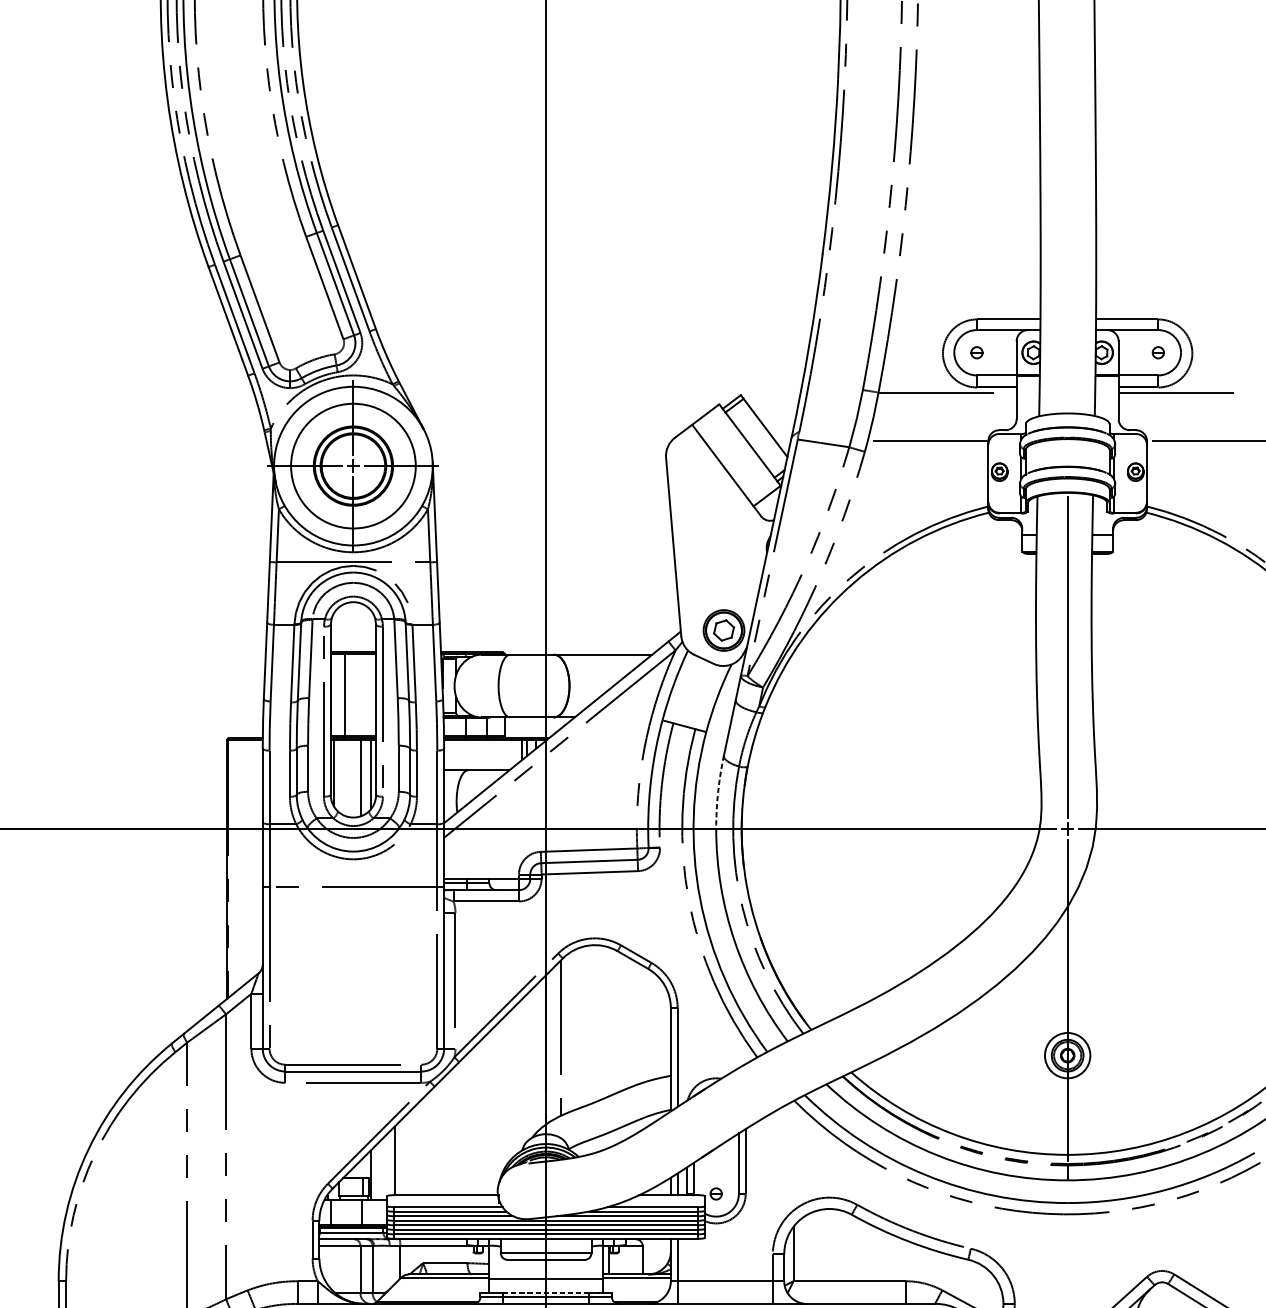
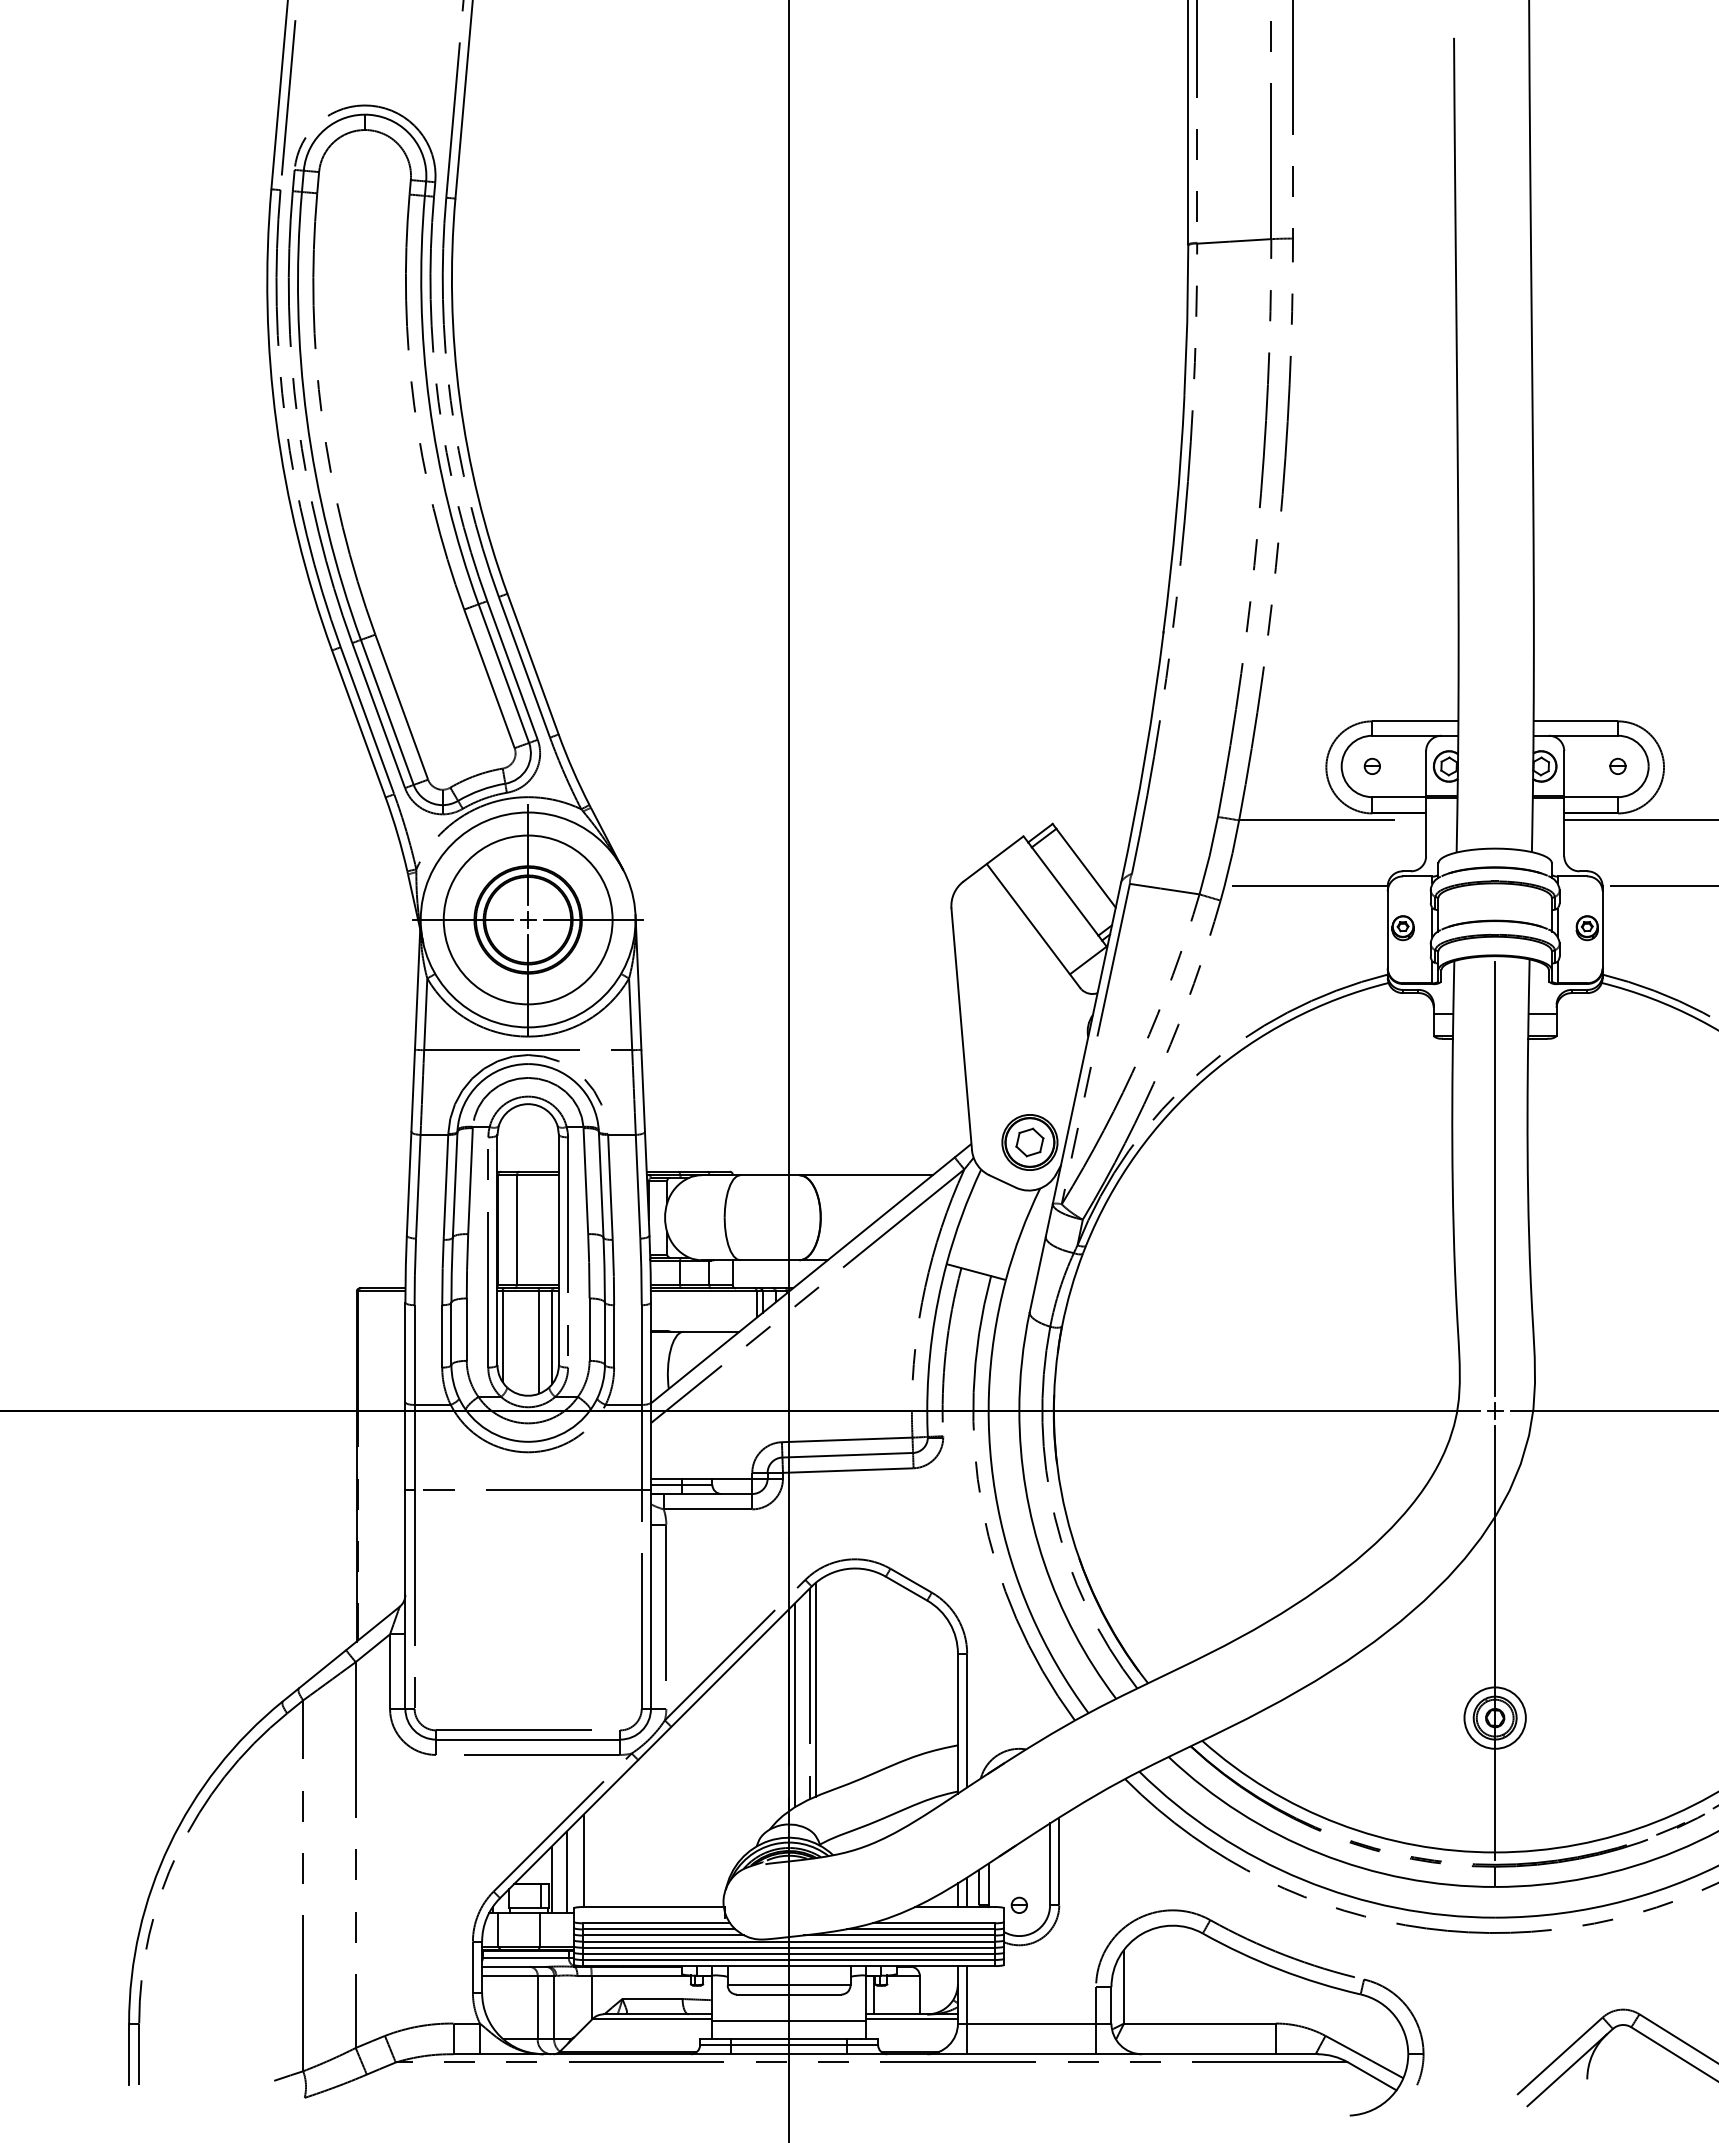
arc: (717, 792) -> (1021, 1361), dashed -> solid
line: (565, 1034) -> (815, 1689), added
line: (550, 1046) -> (794, 1705), added
line: (382, 1169) -> (567, 1872), added
line: (546, 1292) -> (789, 2038), dashed -> solid

